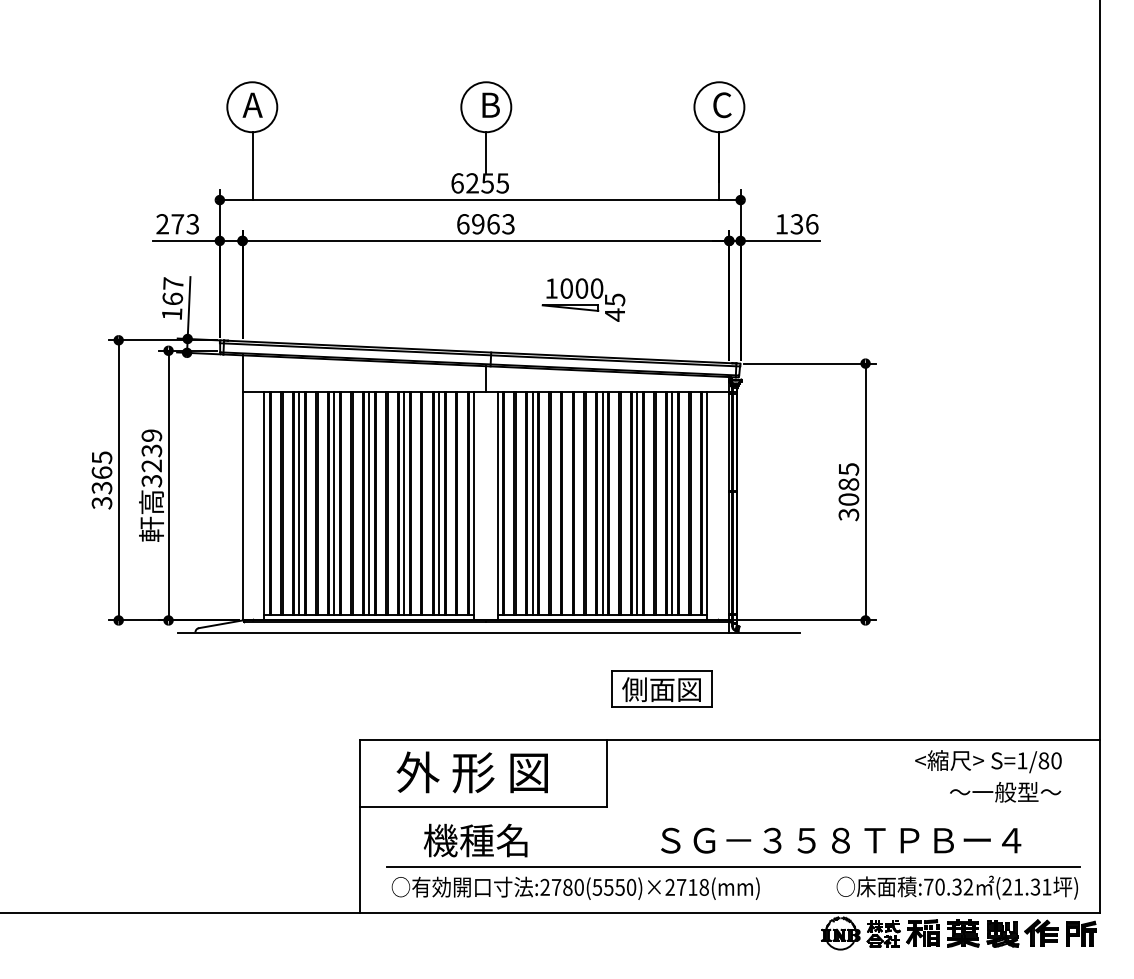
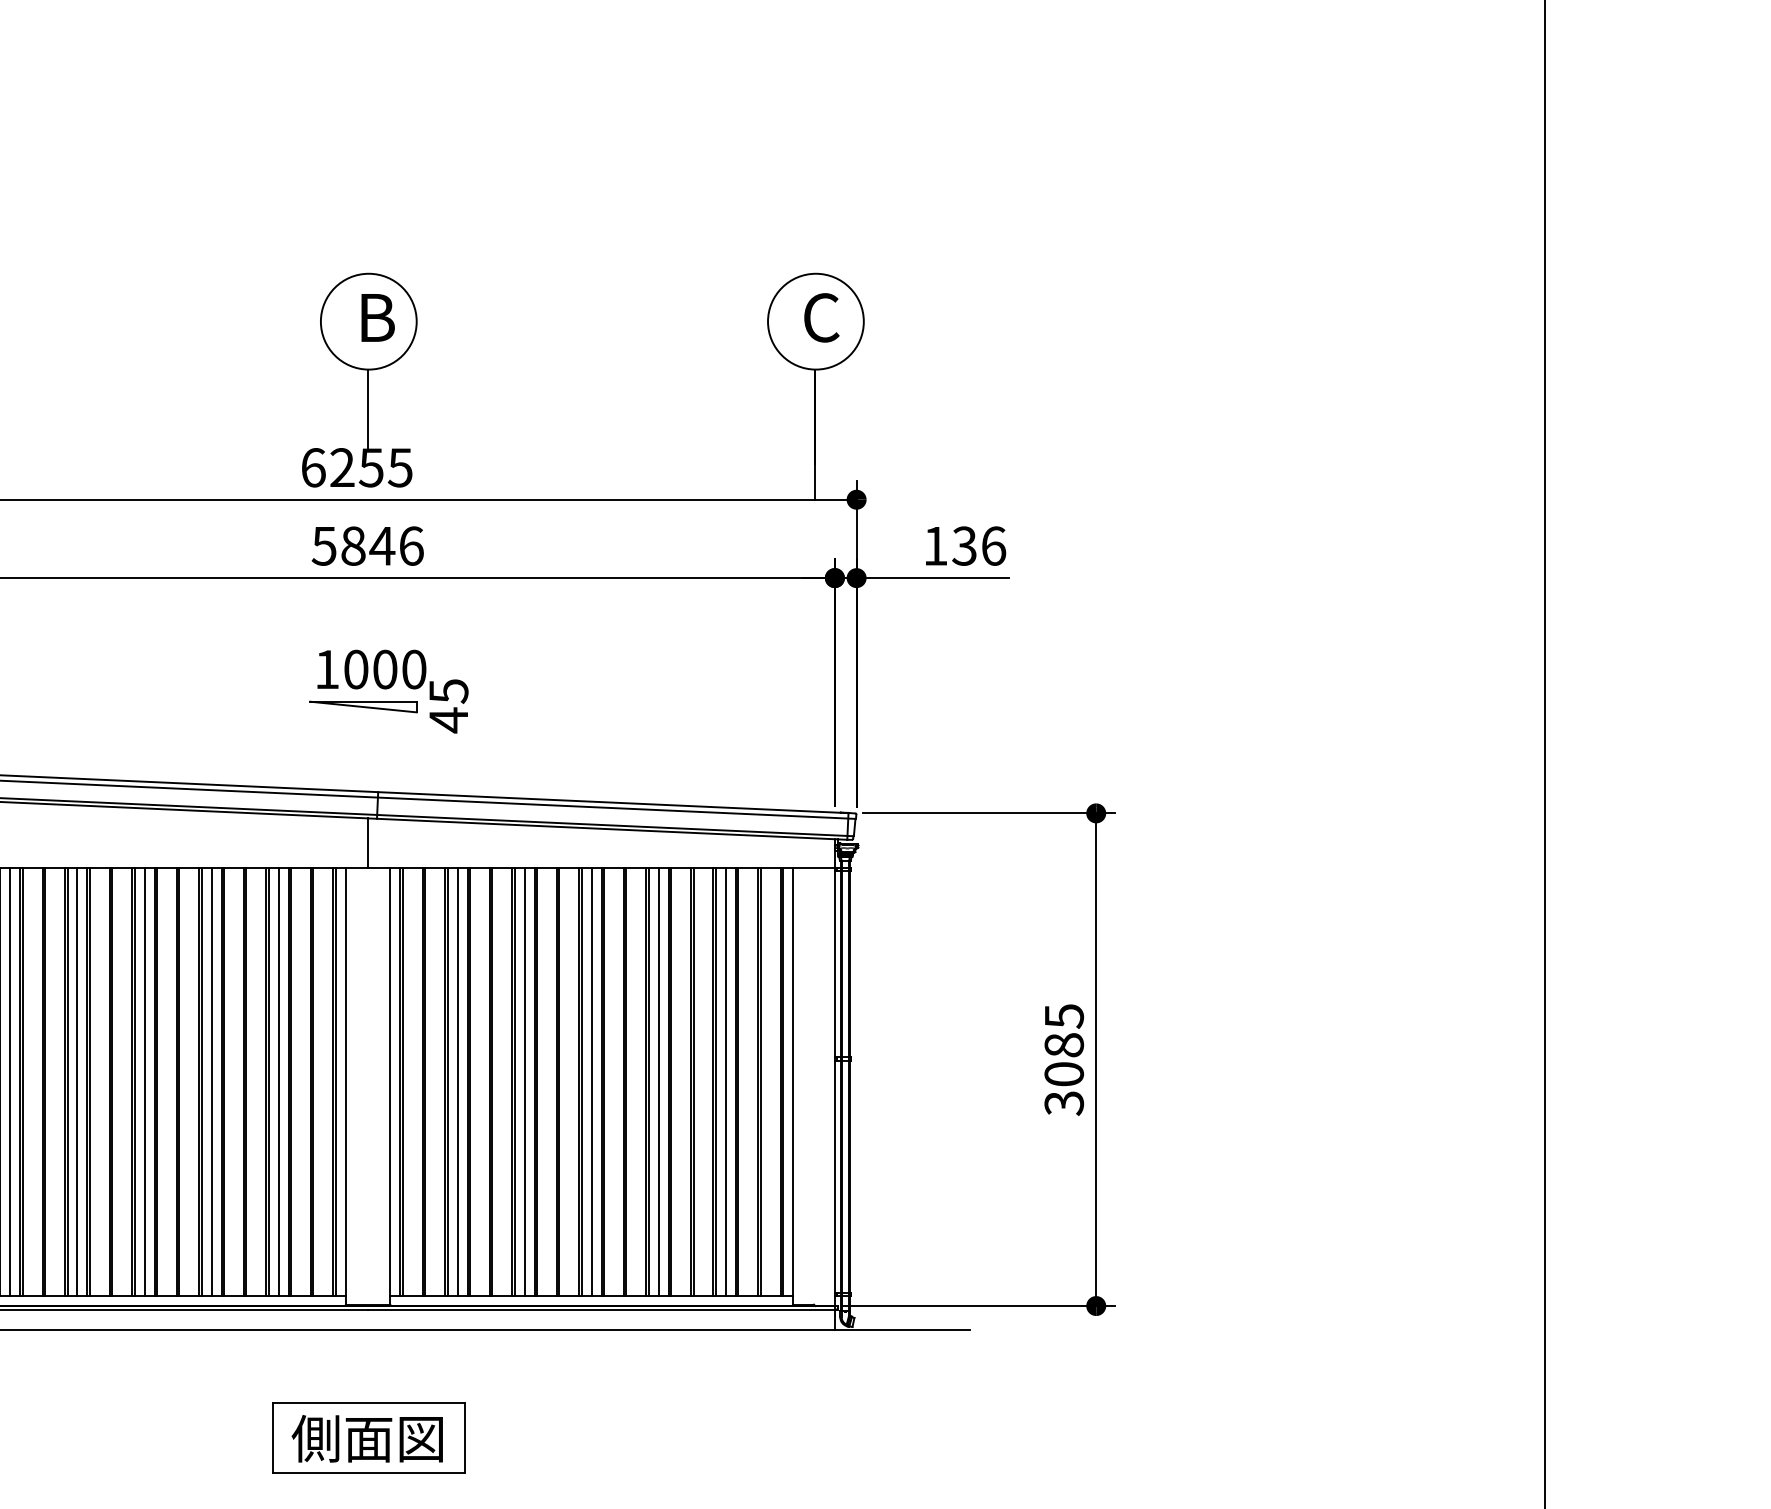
text: (485, 224) -> (367, 546), 6963 -> 5846
part: (583, 299) -> (388, 690), moved
line: (567, 503) -> (524, 1081), added
part: (661, 688) -> (367, 1436), moved

